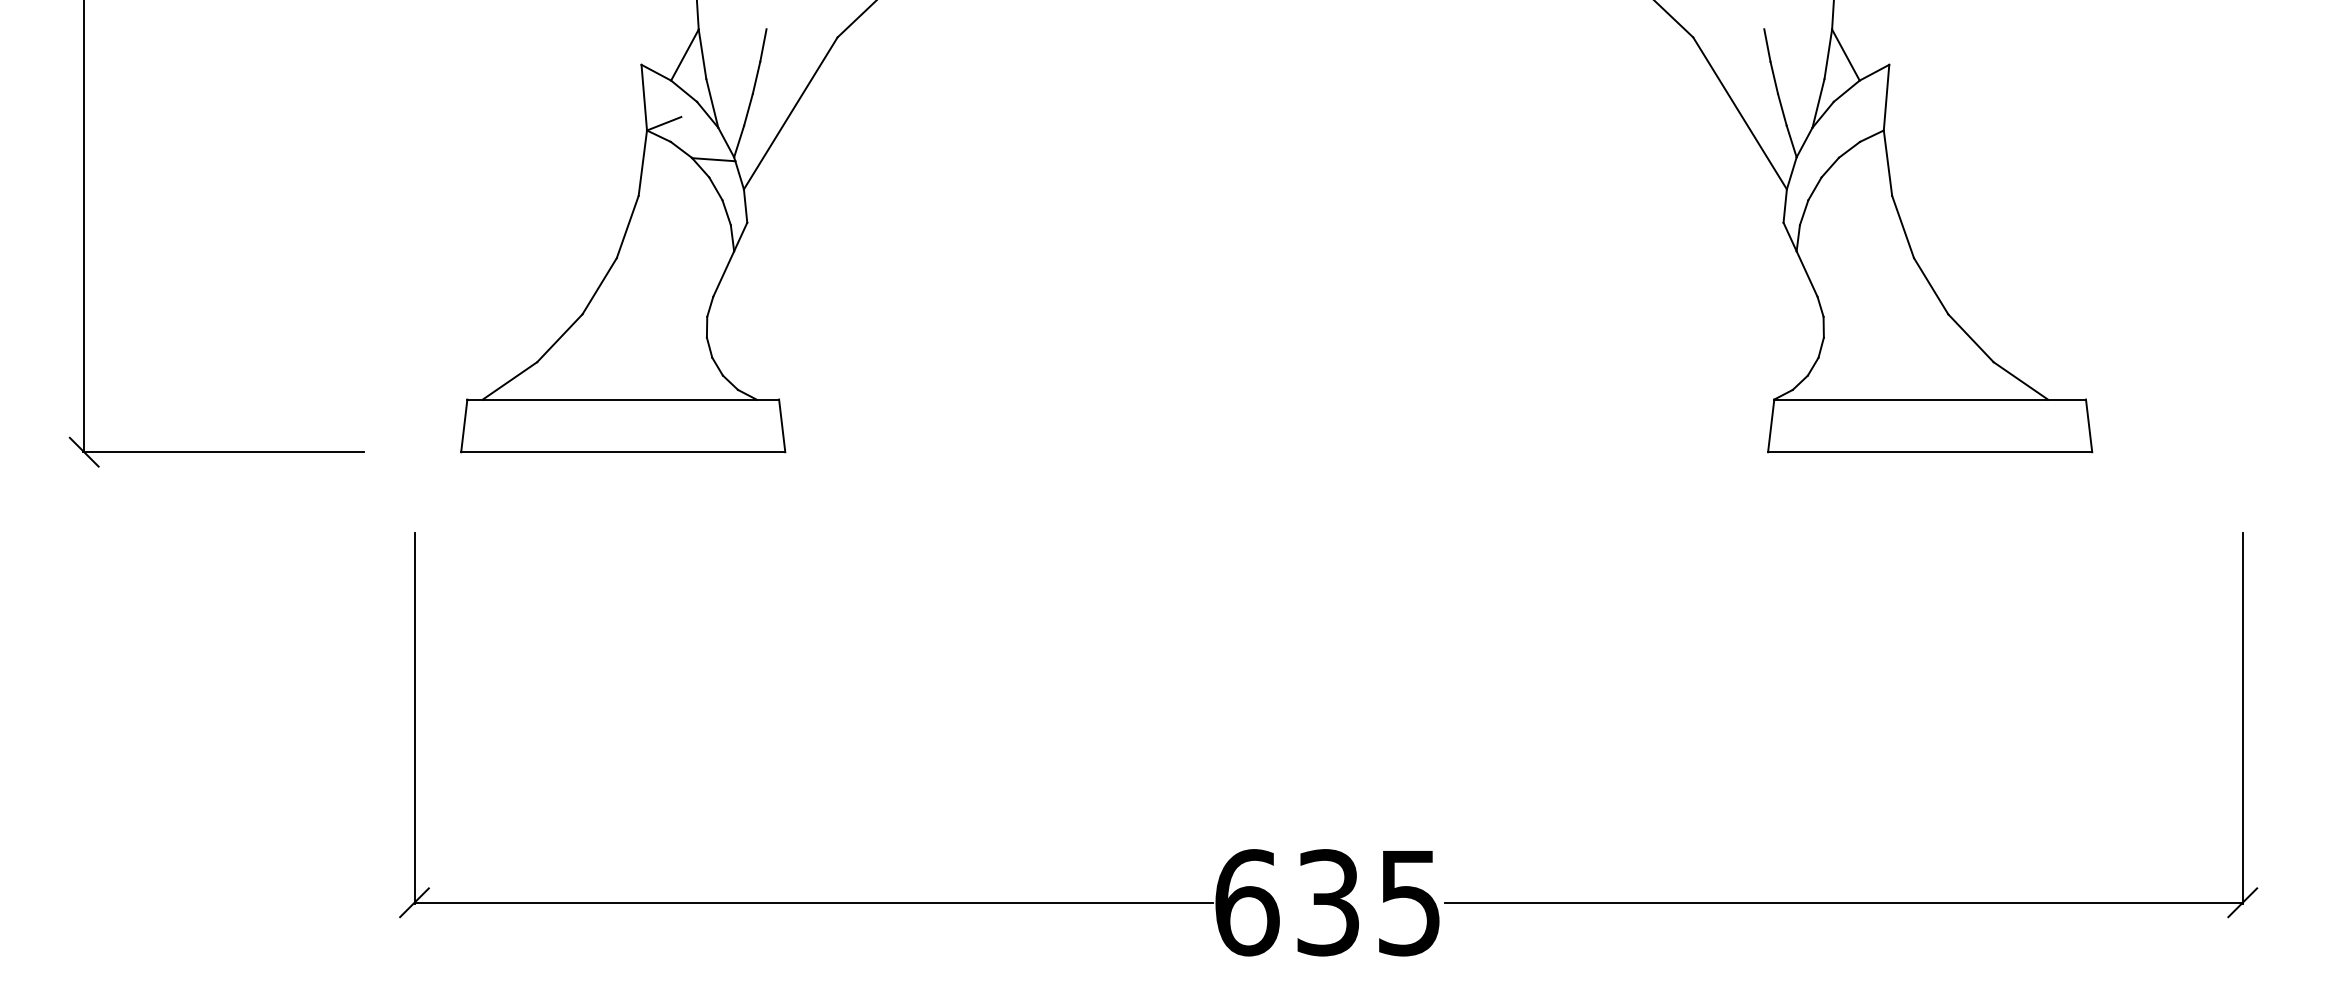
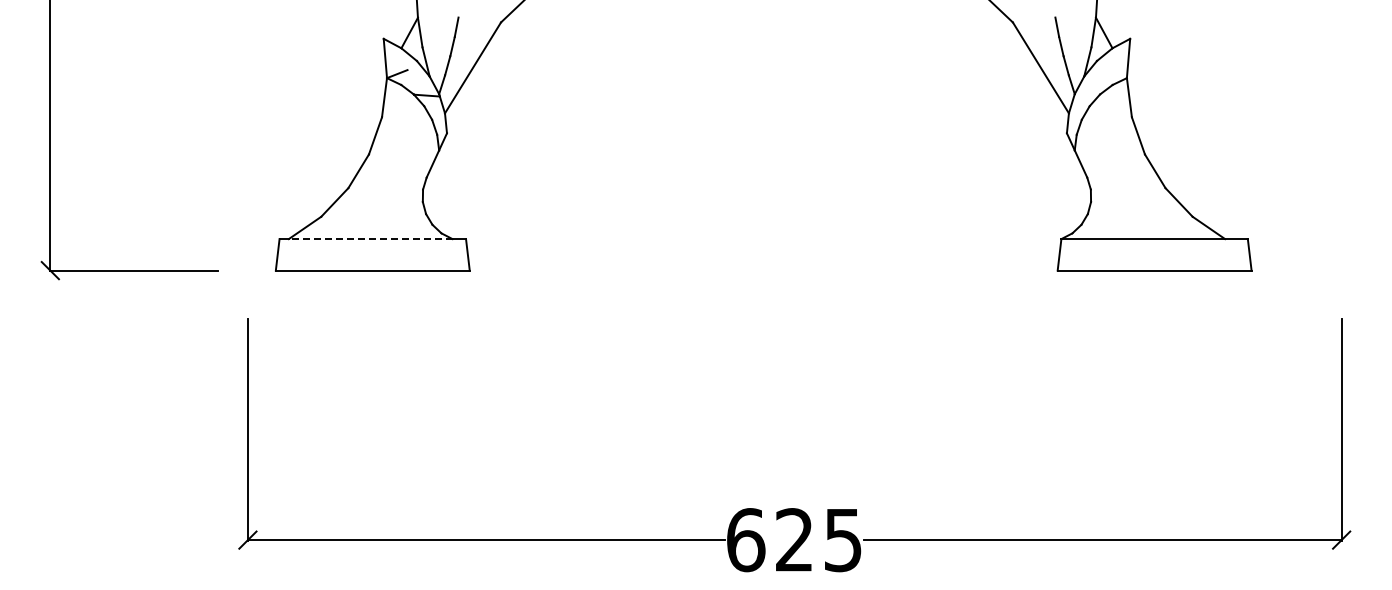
line: (619, 400) -> (370, 239), solid -> dashed
text: (1328, 903) -> (794, 540), 635 -> 625

